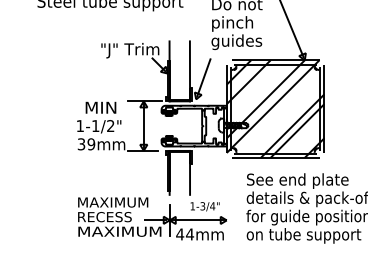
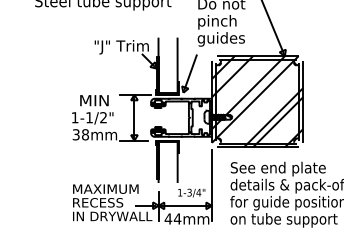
text: (91, 144) -> (85, 134), 39mm -> 38mm
line: (226, 198) -> (211, 185), added
text: (120, 231) -> (112, 216), MAXIMUM -> IN DRYWALL

